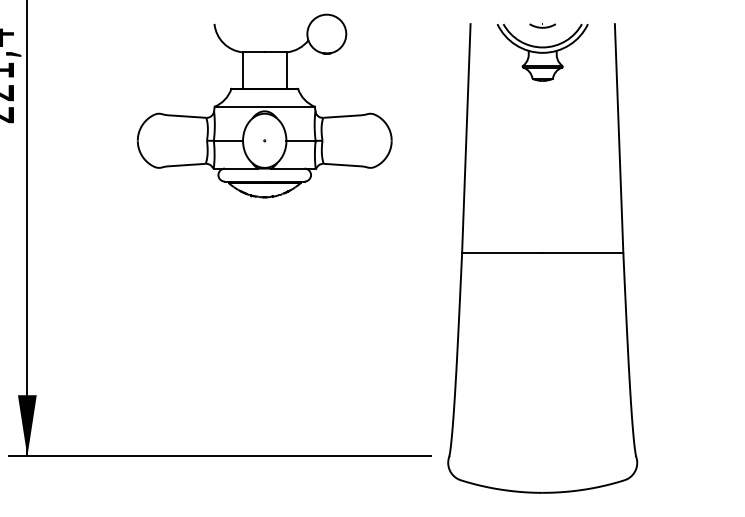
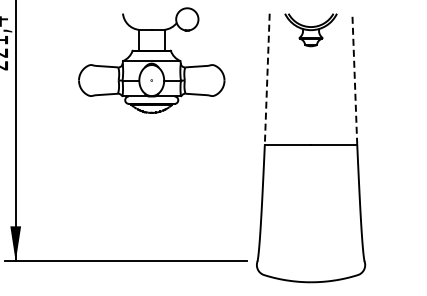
line: (541, 25) -> (310, 14), removed
line: (466, 138) -> (267, 79), solid -> dashed
line: (618, 138) -> (354, 79), solid -> dashed

